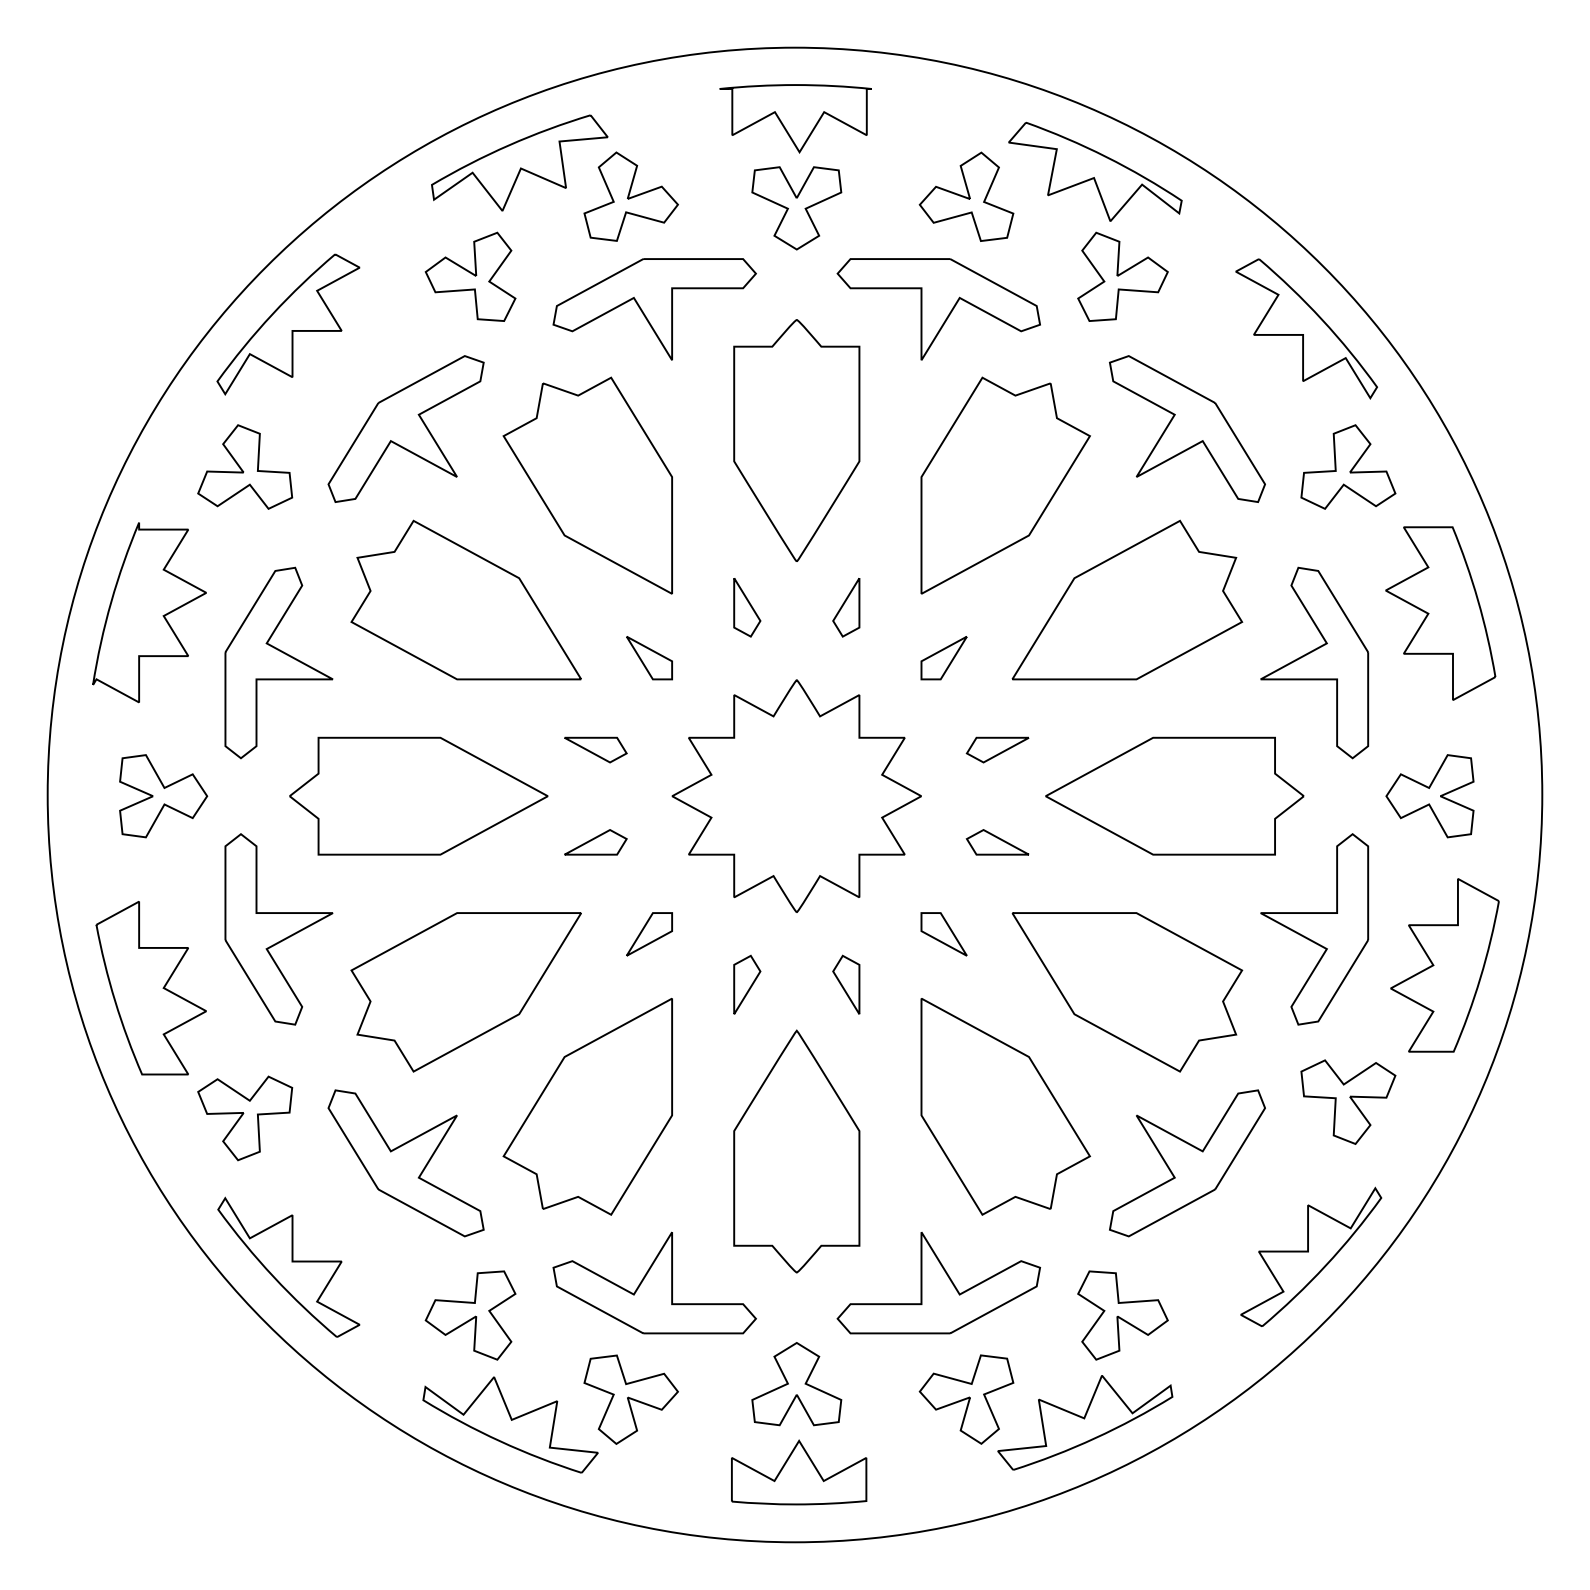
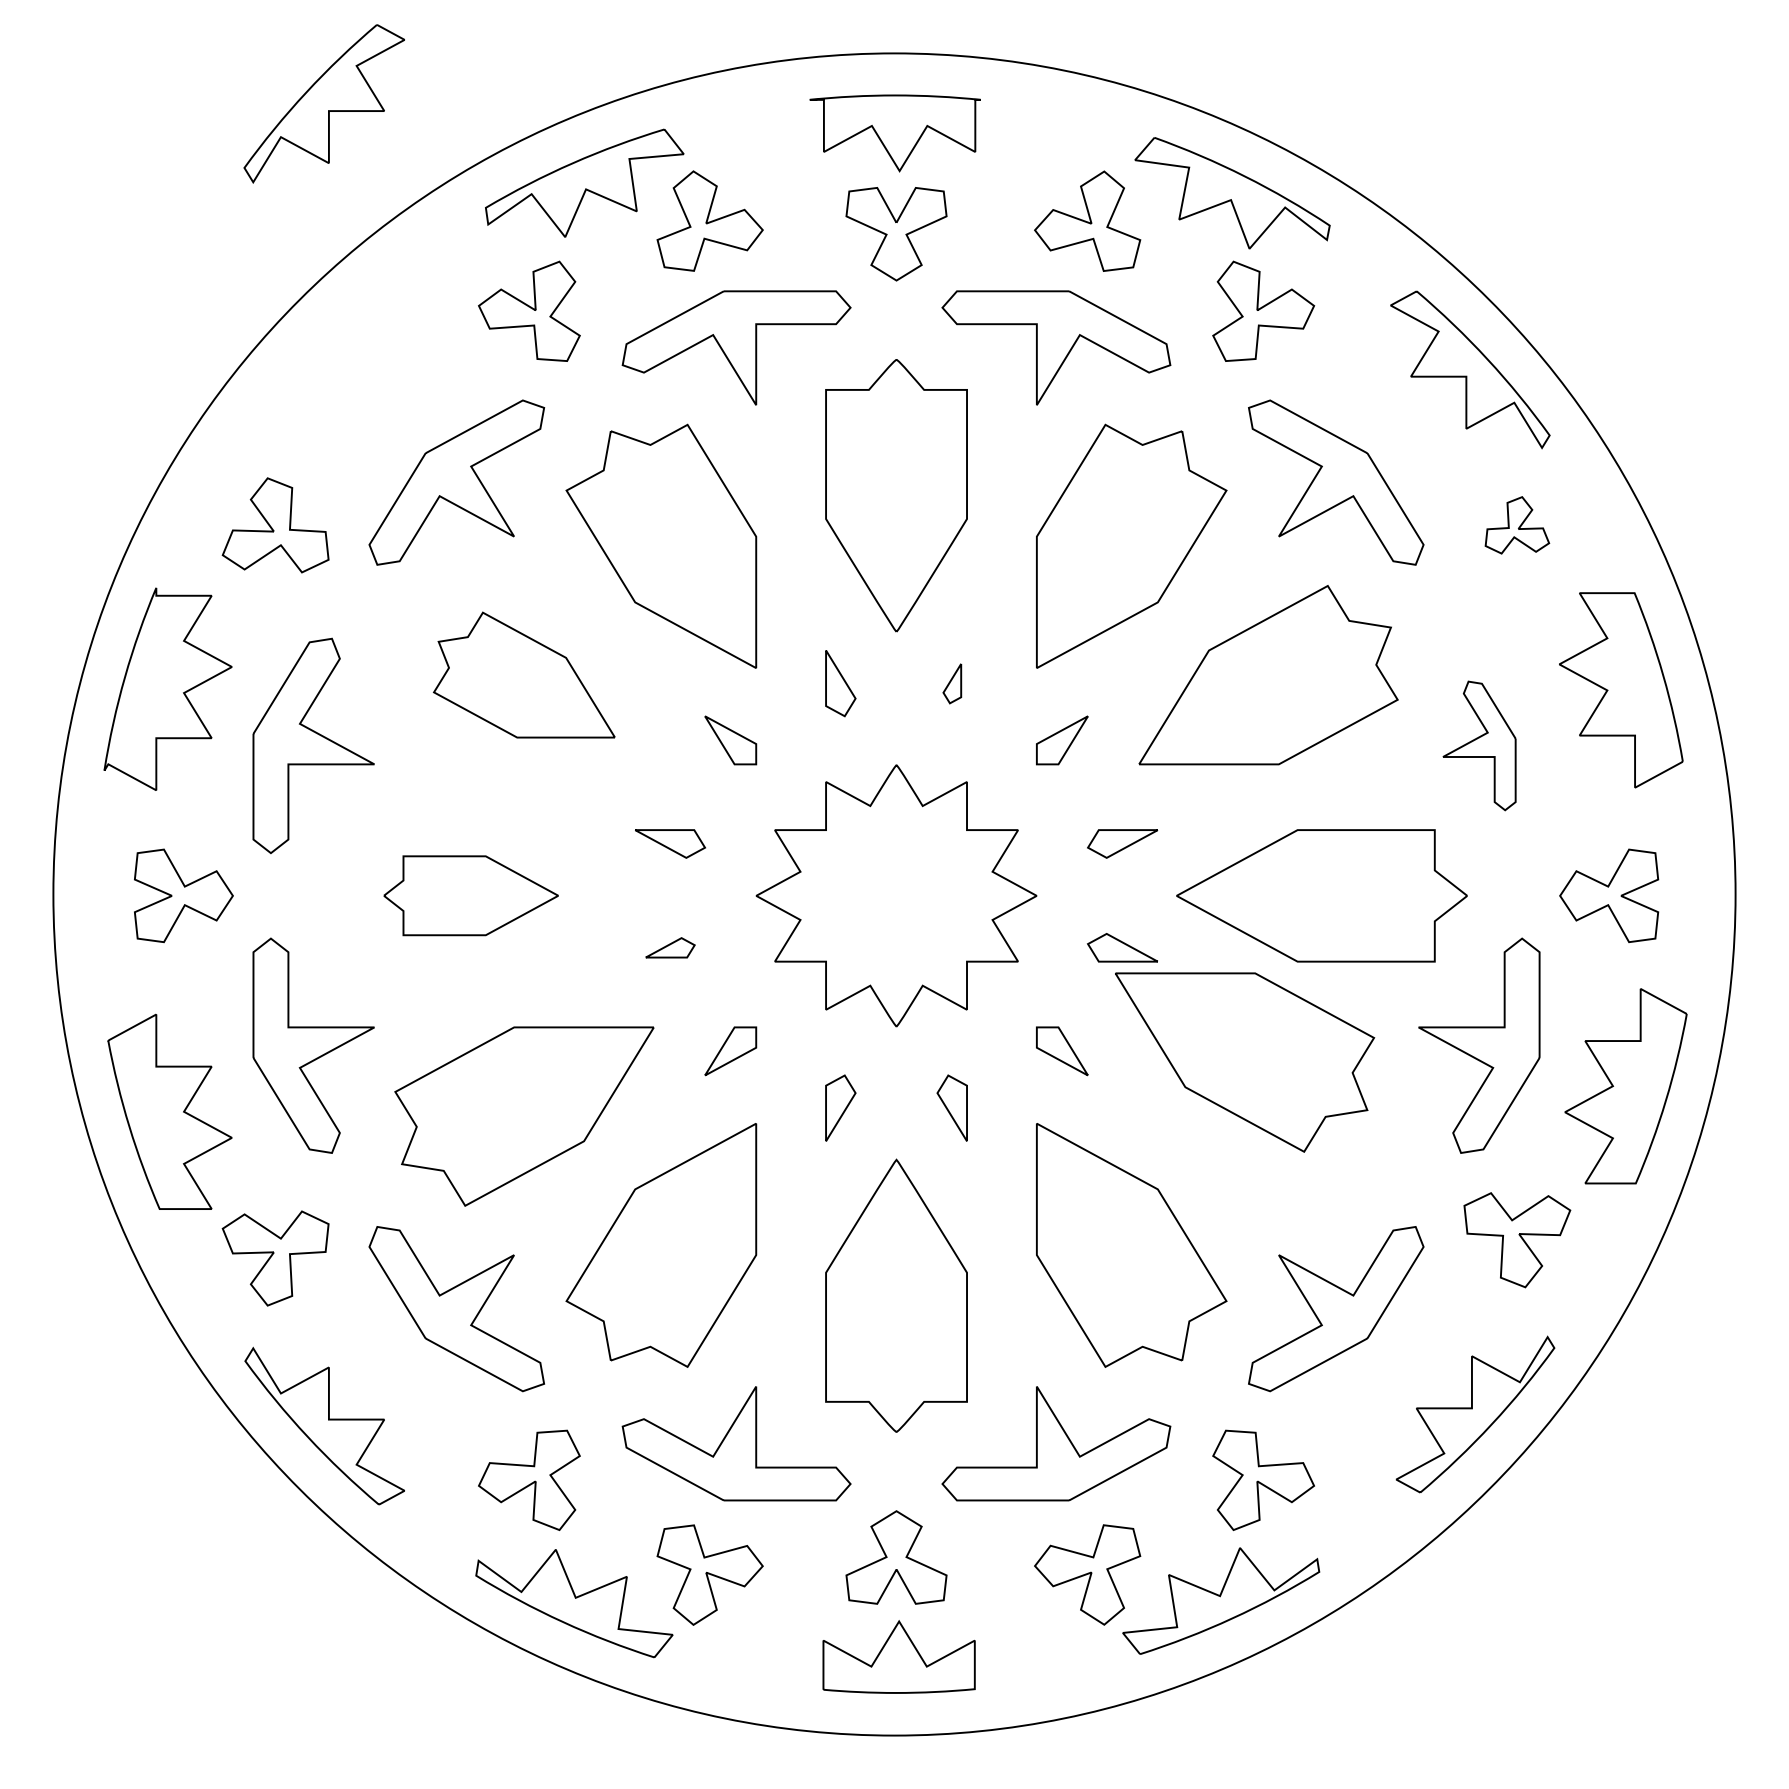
part: (288, 324) -> (324, 103), moved
part: (1348, 466) -> (1517, 524), size x0.6
part: (465, 599) -> (523, 674), size x0.7
part: (846, 607) -> (952, 683), size x0.6
part: (1314, 662) -> (1479, 745), size x0.6
part: (418, 795) -> (470, 895), size x0.6
part: (595, 842) -> (669, 947), size x0.7
part: (1127, 992) -> (1245, 1062), moved

